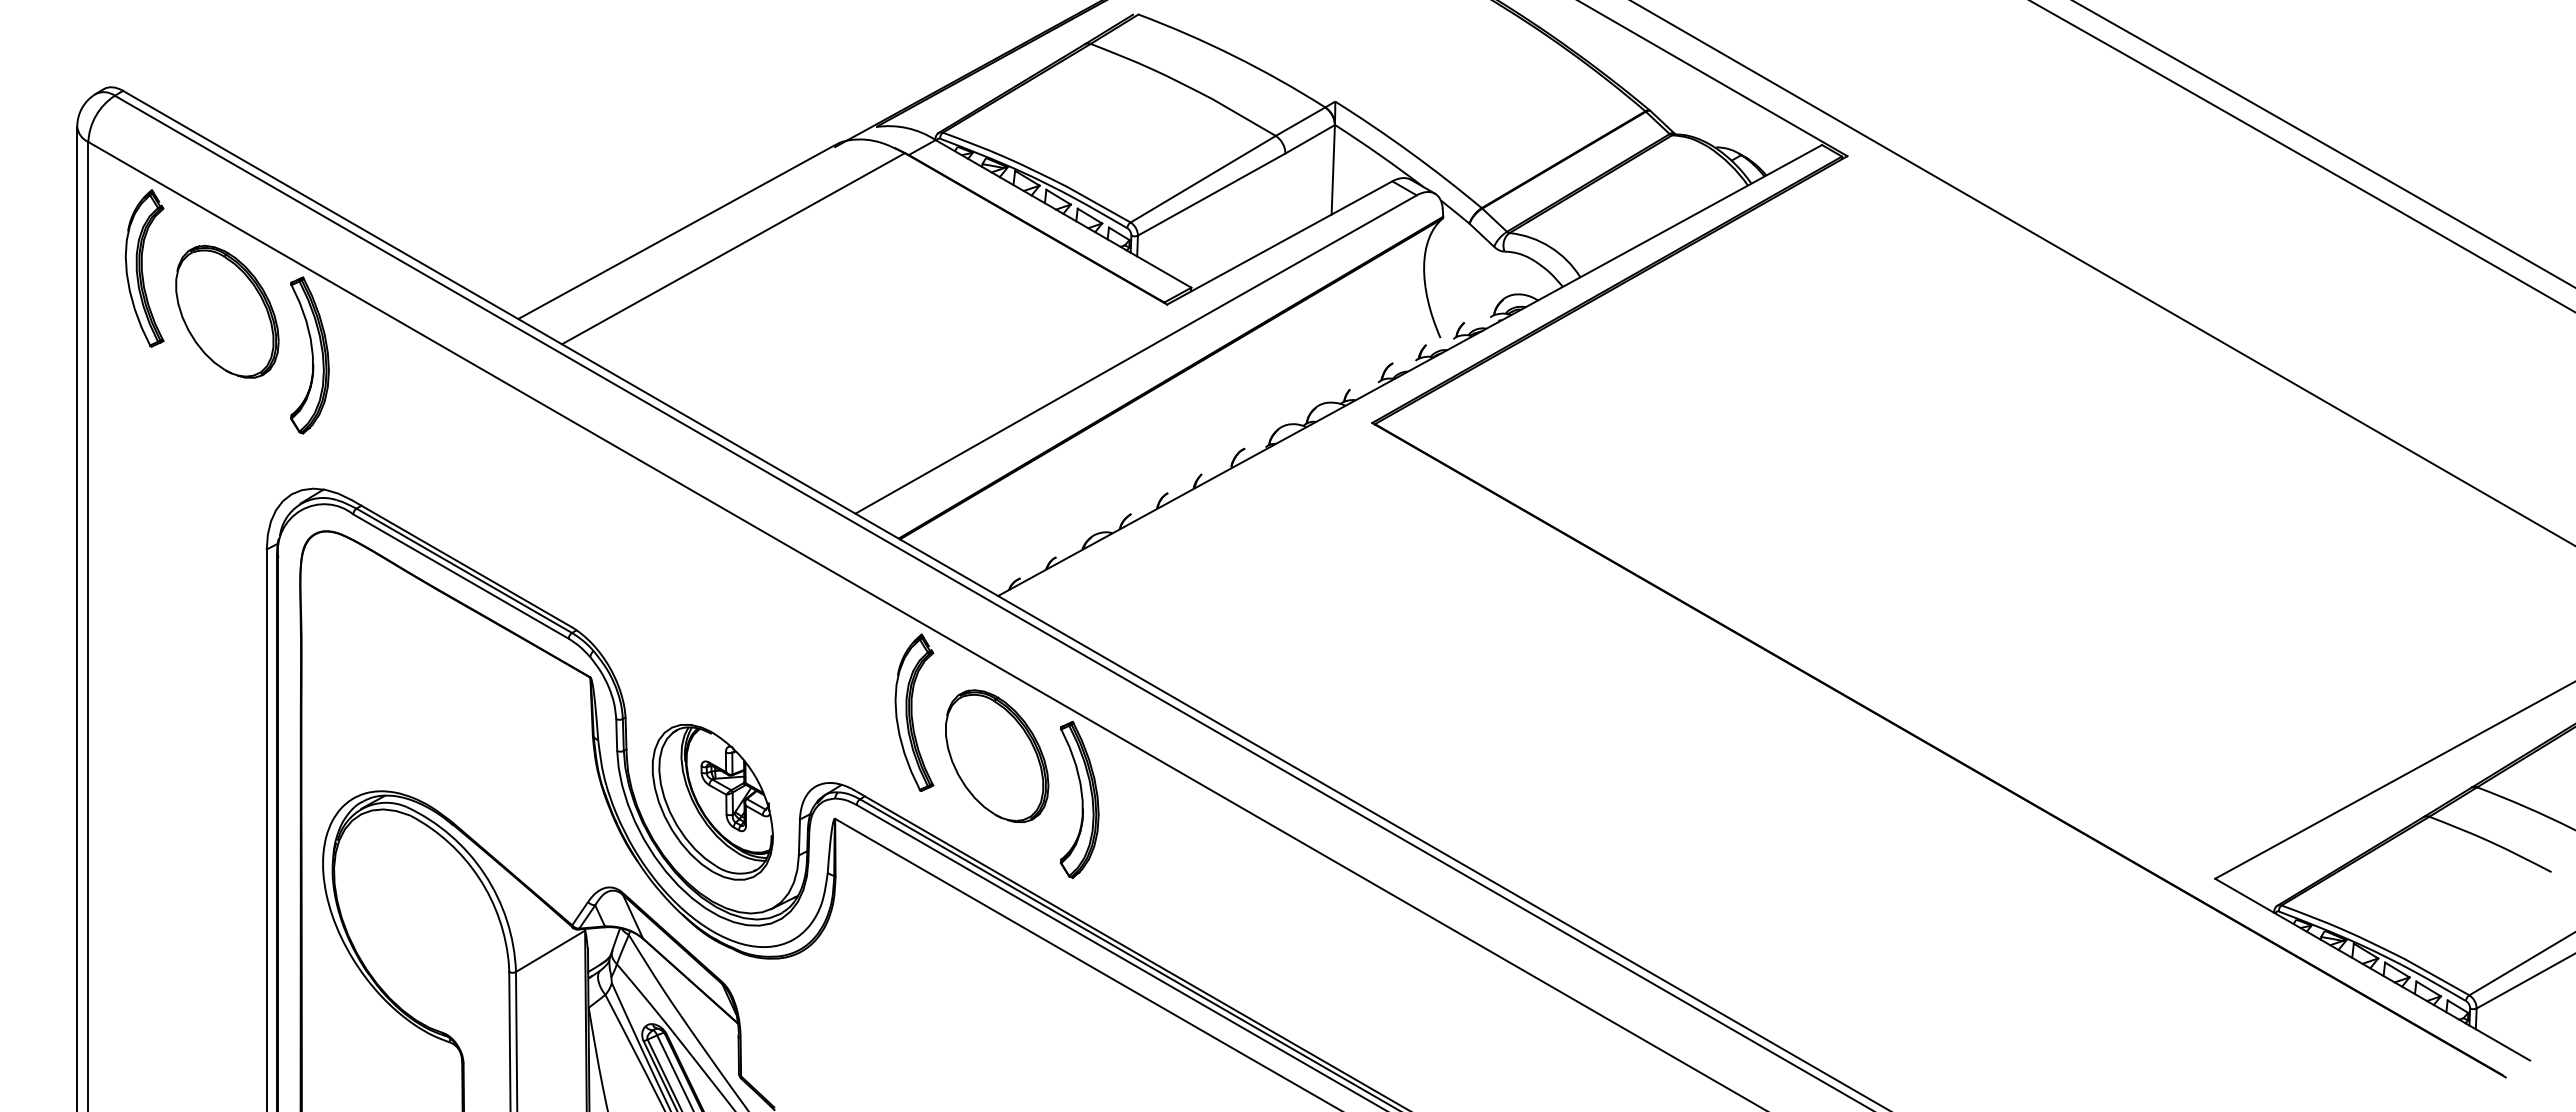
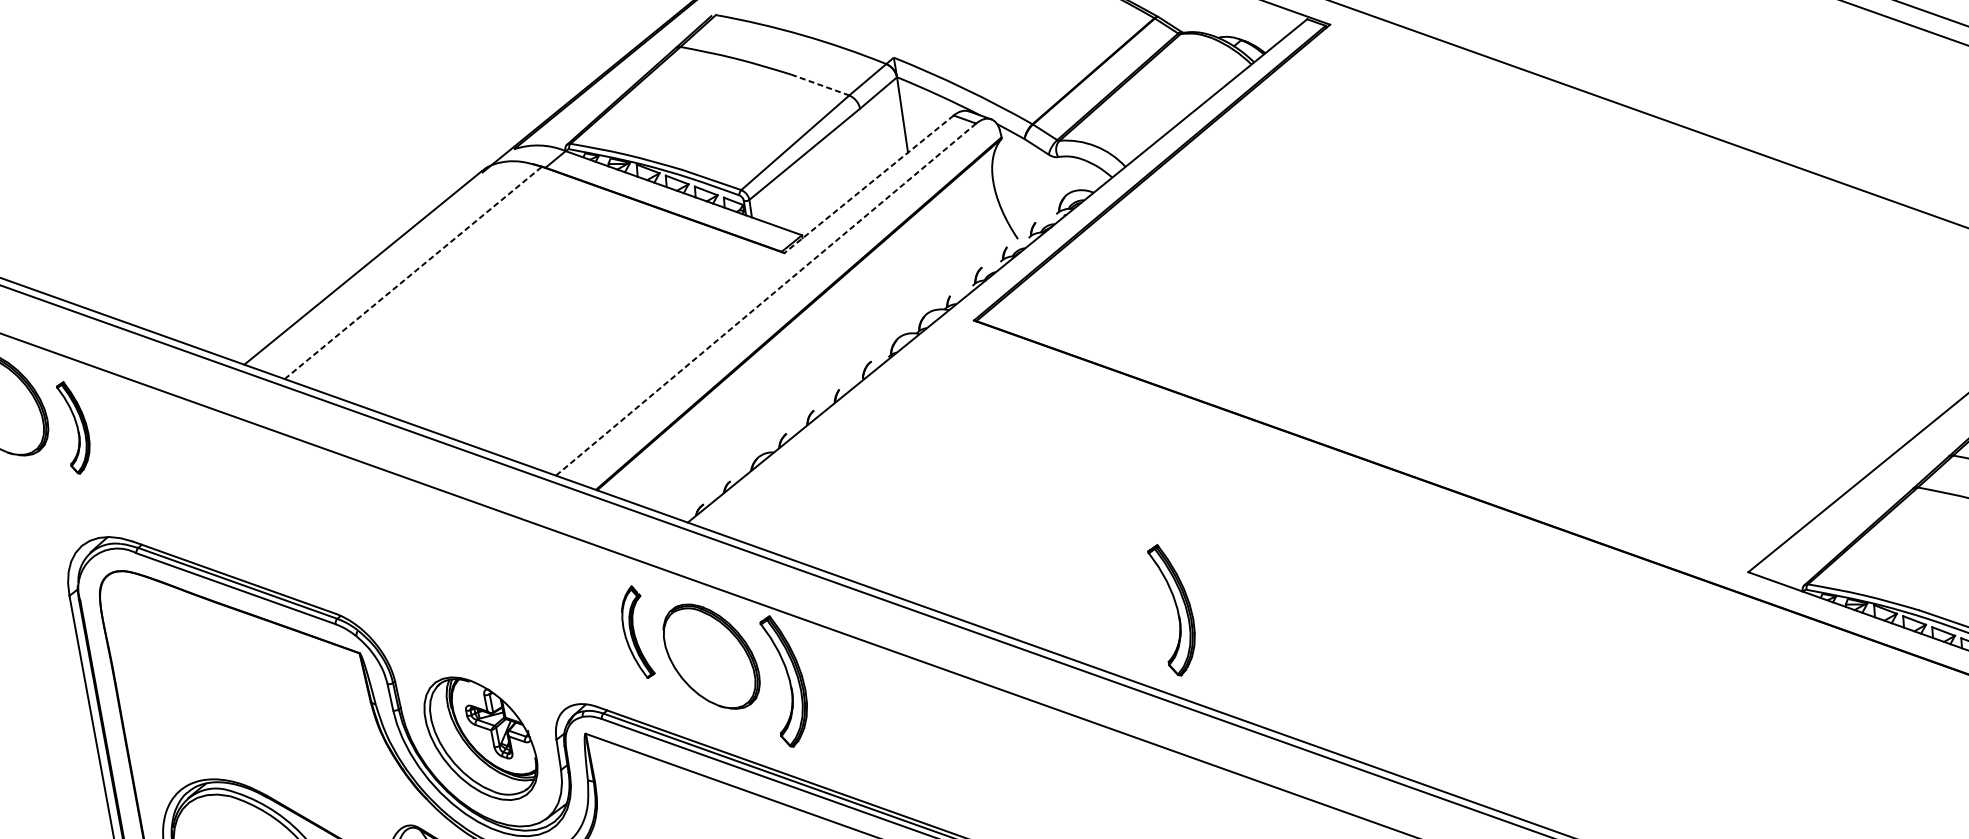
line: (1244, 117) -> (820, 84), solid -> dashed
line: (1279, 243) -> (868, 184), solid -> dashed
line: (733, 248) -> (413, 272), solid -> dashed
line: (1136, 354) -> (766, 299), solid -> dashed
part: (309, 355) -> (75, 427), size x0.7
part: (914, 712) -> (635, 632), size x0.7
part: (1543, 799) -> (1174, 608), added

